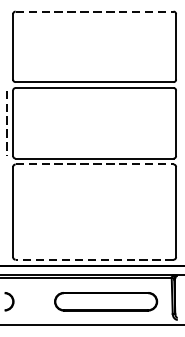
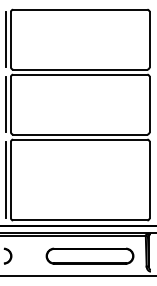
line: (94, 11) -> (80, 9), dashed -> solid
line: (7, 46) -> (6, 39), added
line: (7, 123) -> (6, 104), dashed -> solid
line: (94, 164) -> (80, 139), dashed -> solid
line: (7, 211) -> (6, 179), added
line: (93, 259) -> (79, 220), dashed -> solid

